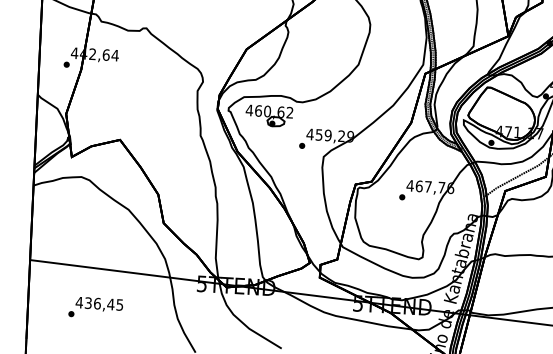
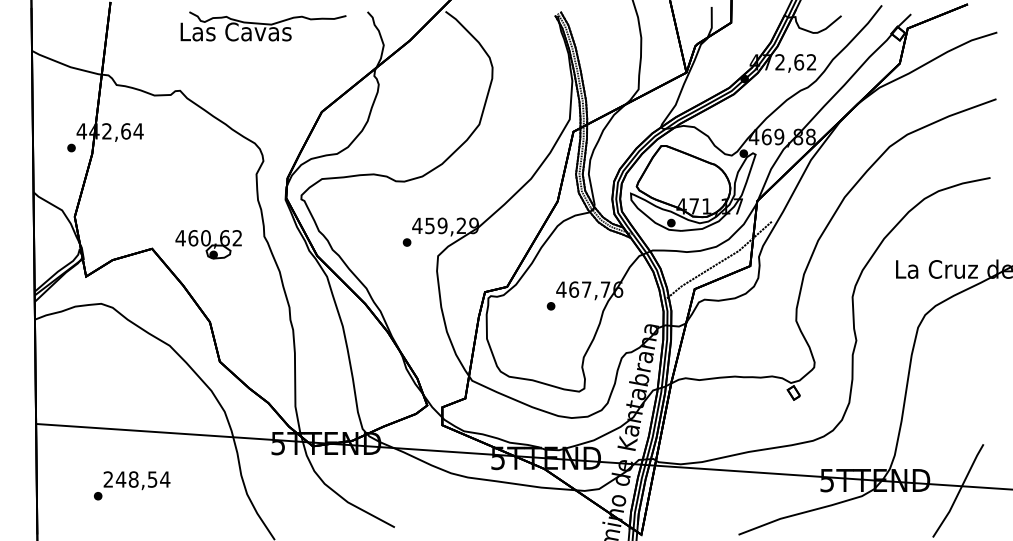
part: (269, 116) -> (208, 244), moved
text: (99, 303) -> (136, 479), 436,45 -> 248,54

